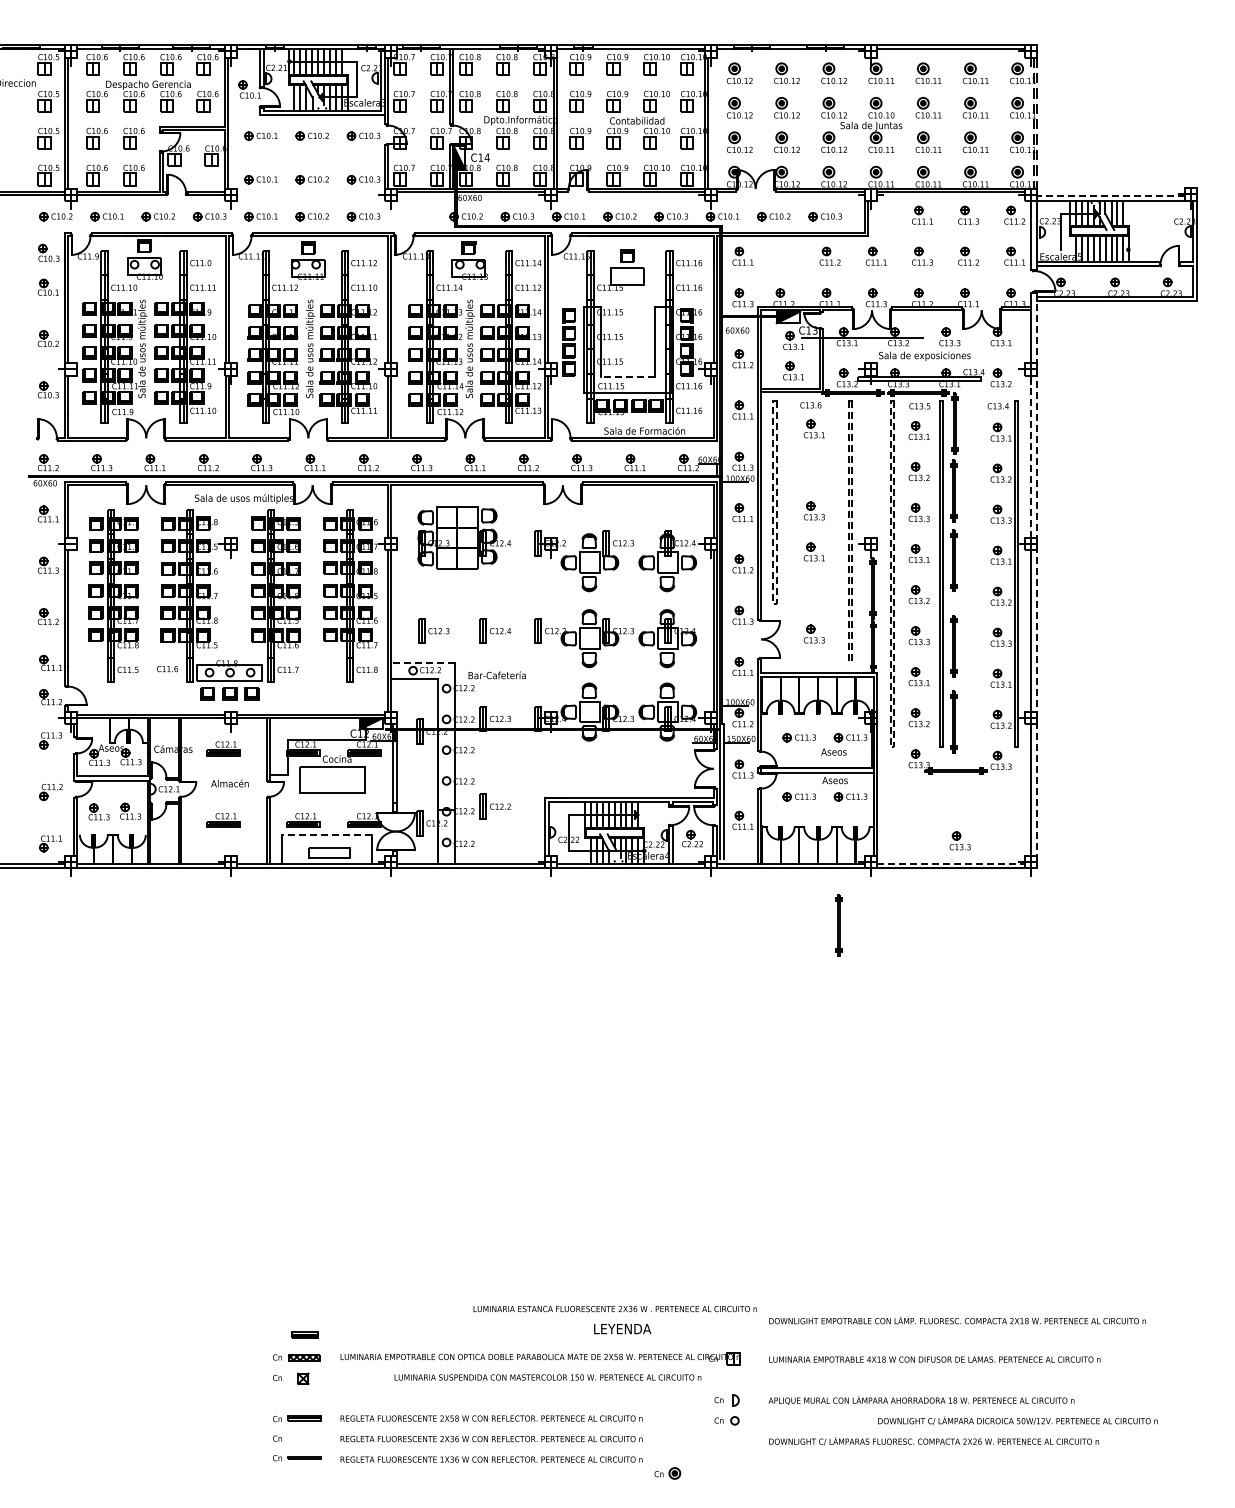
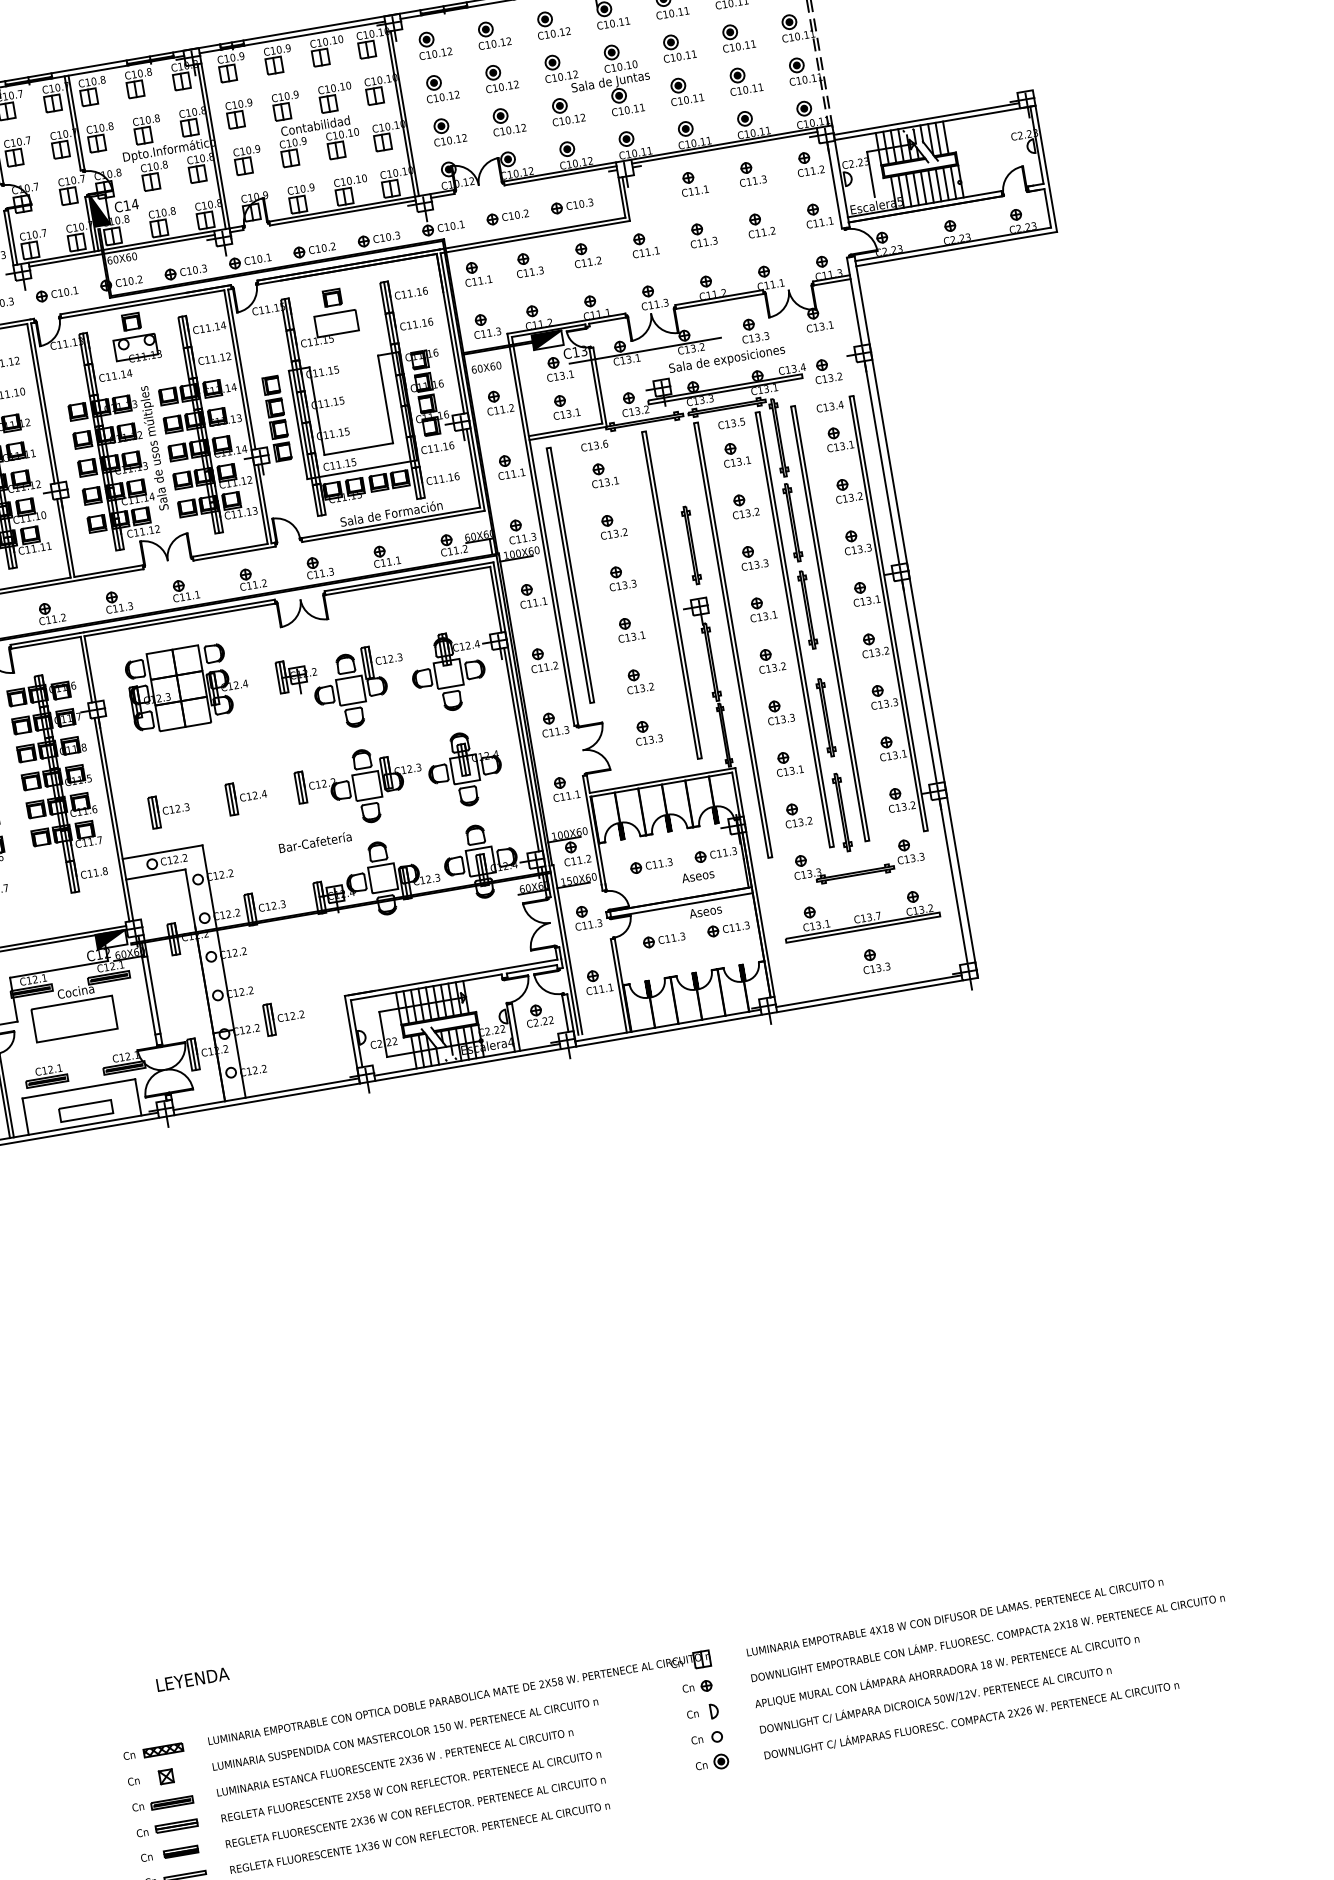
line: (1110, 196) -> (925, 119), dashed -> solid
part: (414, 216) -> (56, 293), added
part: (783, 255) -> (528, 263), added
line: (627, 376) -> (358, 448), dashed -> solid
line: (1031, 456) -> (882, 462), dashed -> solid
part: (813, 469) -> (611, 525), added
line: (968, 573) -> (828, 623), added
line: (1037, 574) -> (915, 609), dashed -> solid
part: (813, 592) -> (638, 680), added
line: (775, 603) -> (592, 702), dashed -> solid
line: (850, 661) -> (699, 758), dashed -> solid
line: (422, 662) -> (162, 851), dashed -> solid
text: (496, 675) -> (314, 842), moved
line: (892, 747) -> (770, 857), dashed -> solid
part: (954, 802) -> (860, 913), added
line: (326, 834) -> (78, 1088), dashed -> solid
line: (951, 863) -> (869, 990), dashed -> solid
part: (838, 925) -> (691, 545), moved
text: (614, 1308) -> (394, 1761), moved
text: (957, 1320) -> (987, 1637), moved
text: (622, 1329) -> (192, 1680), moved
part: (304, 1334) -> (180, 1851), moved
text: (547, 1377) -> (404, 1734), moved
part: (726, 1379) -> (697, 1686), added
part: (297, 1399) -> (163, 1803), added
text: (1017, 1420) -> (935, 1699), moved
part: (667, 1473) -> (712, 1763), moved

